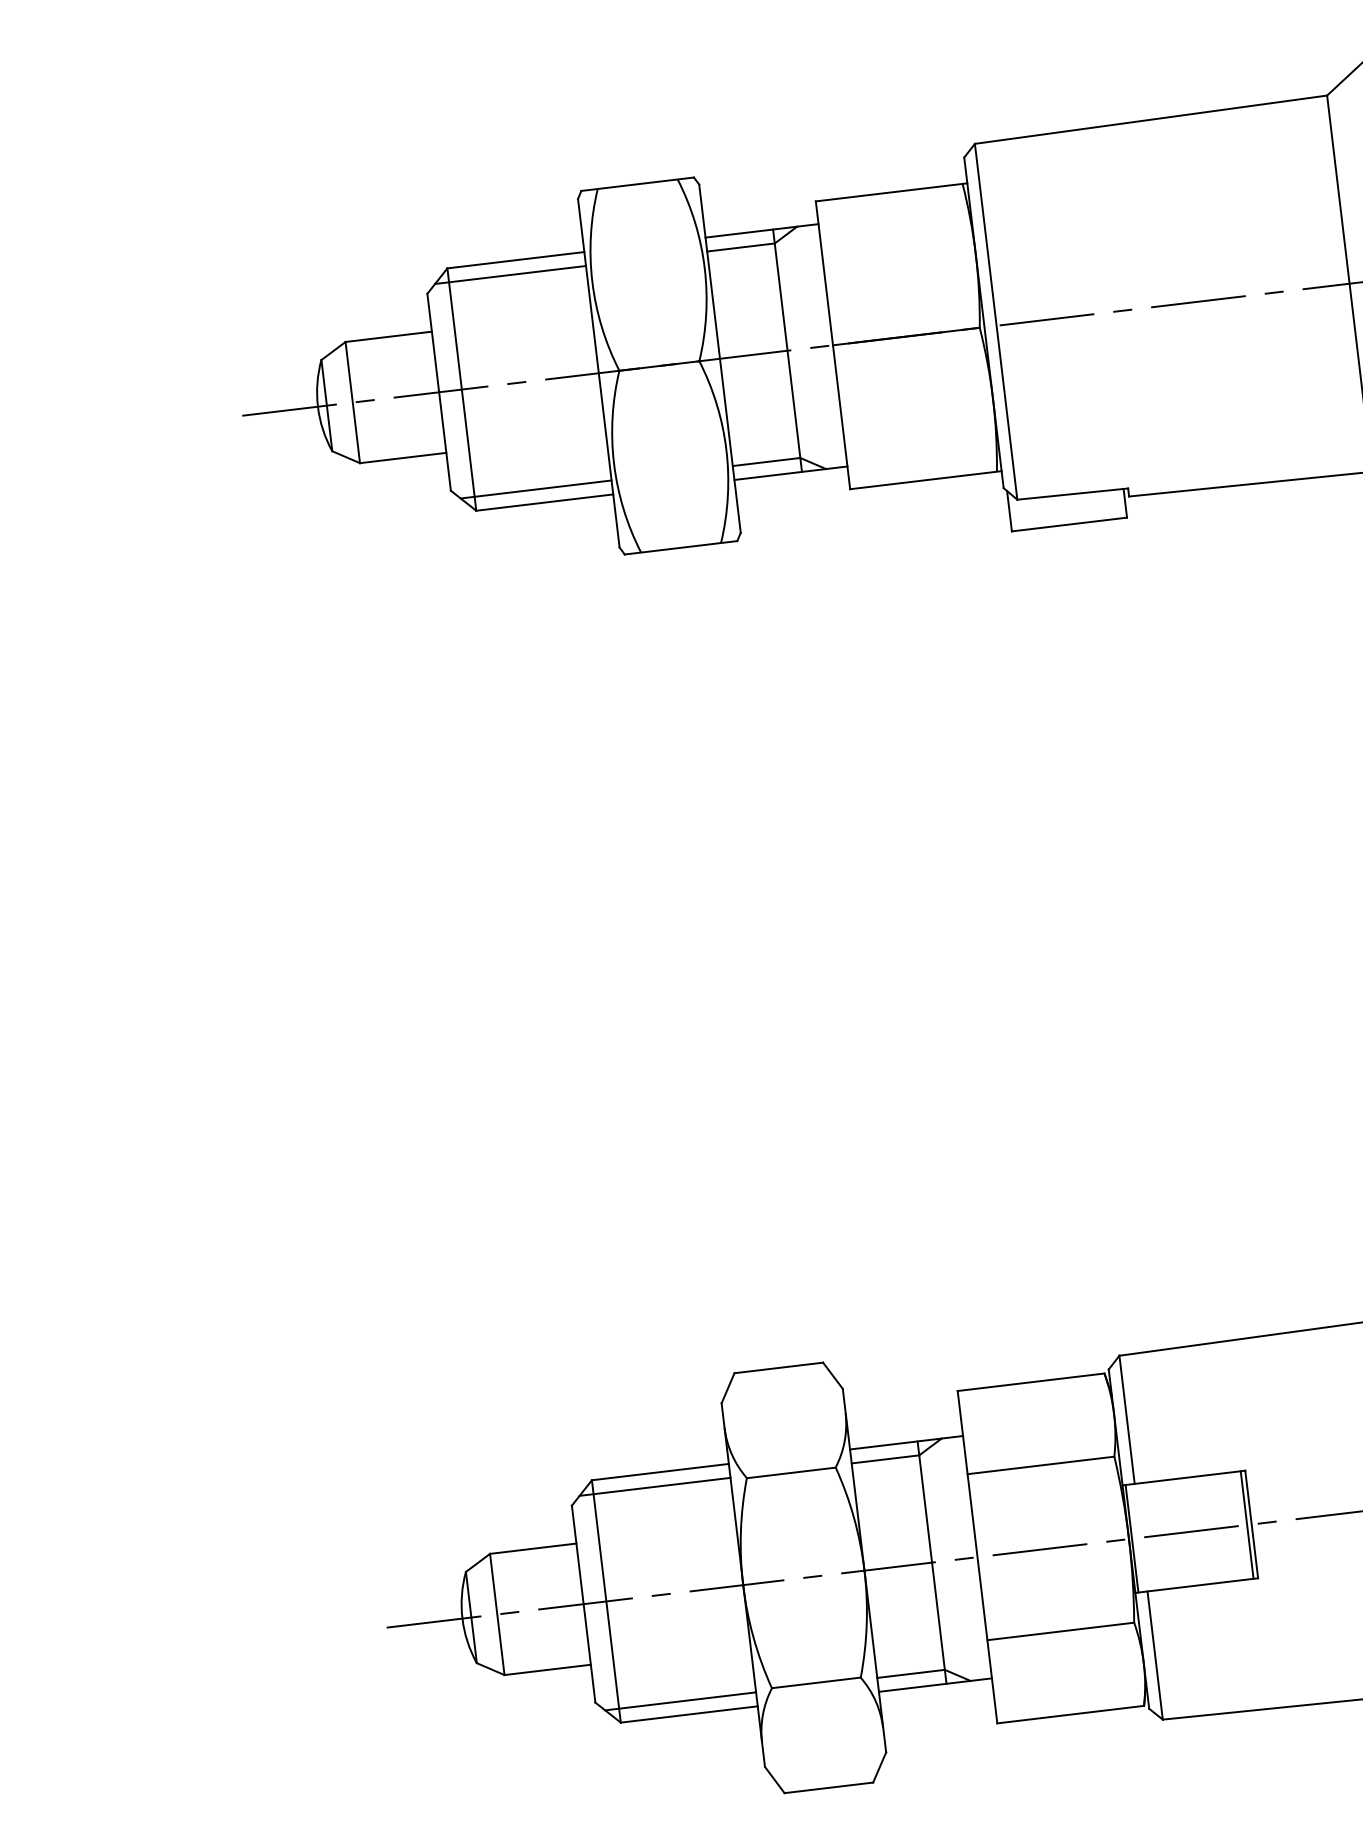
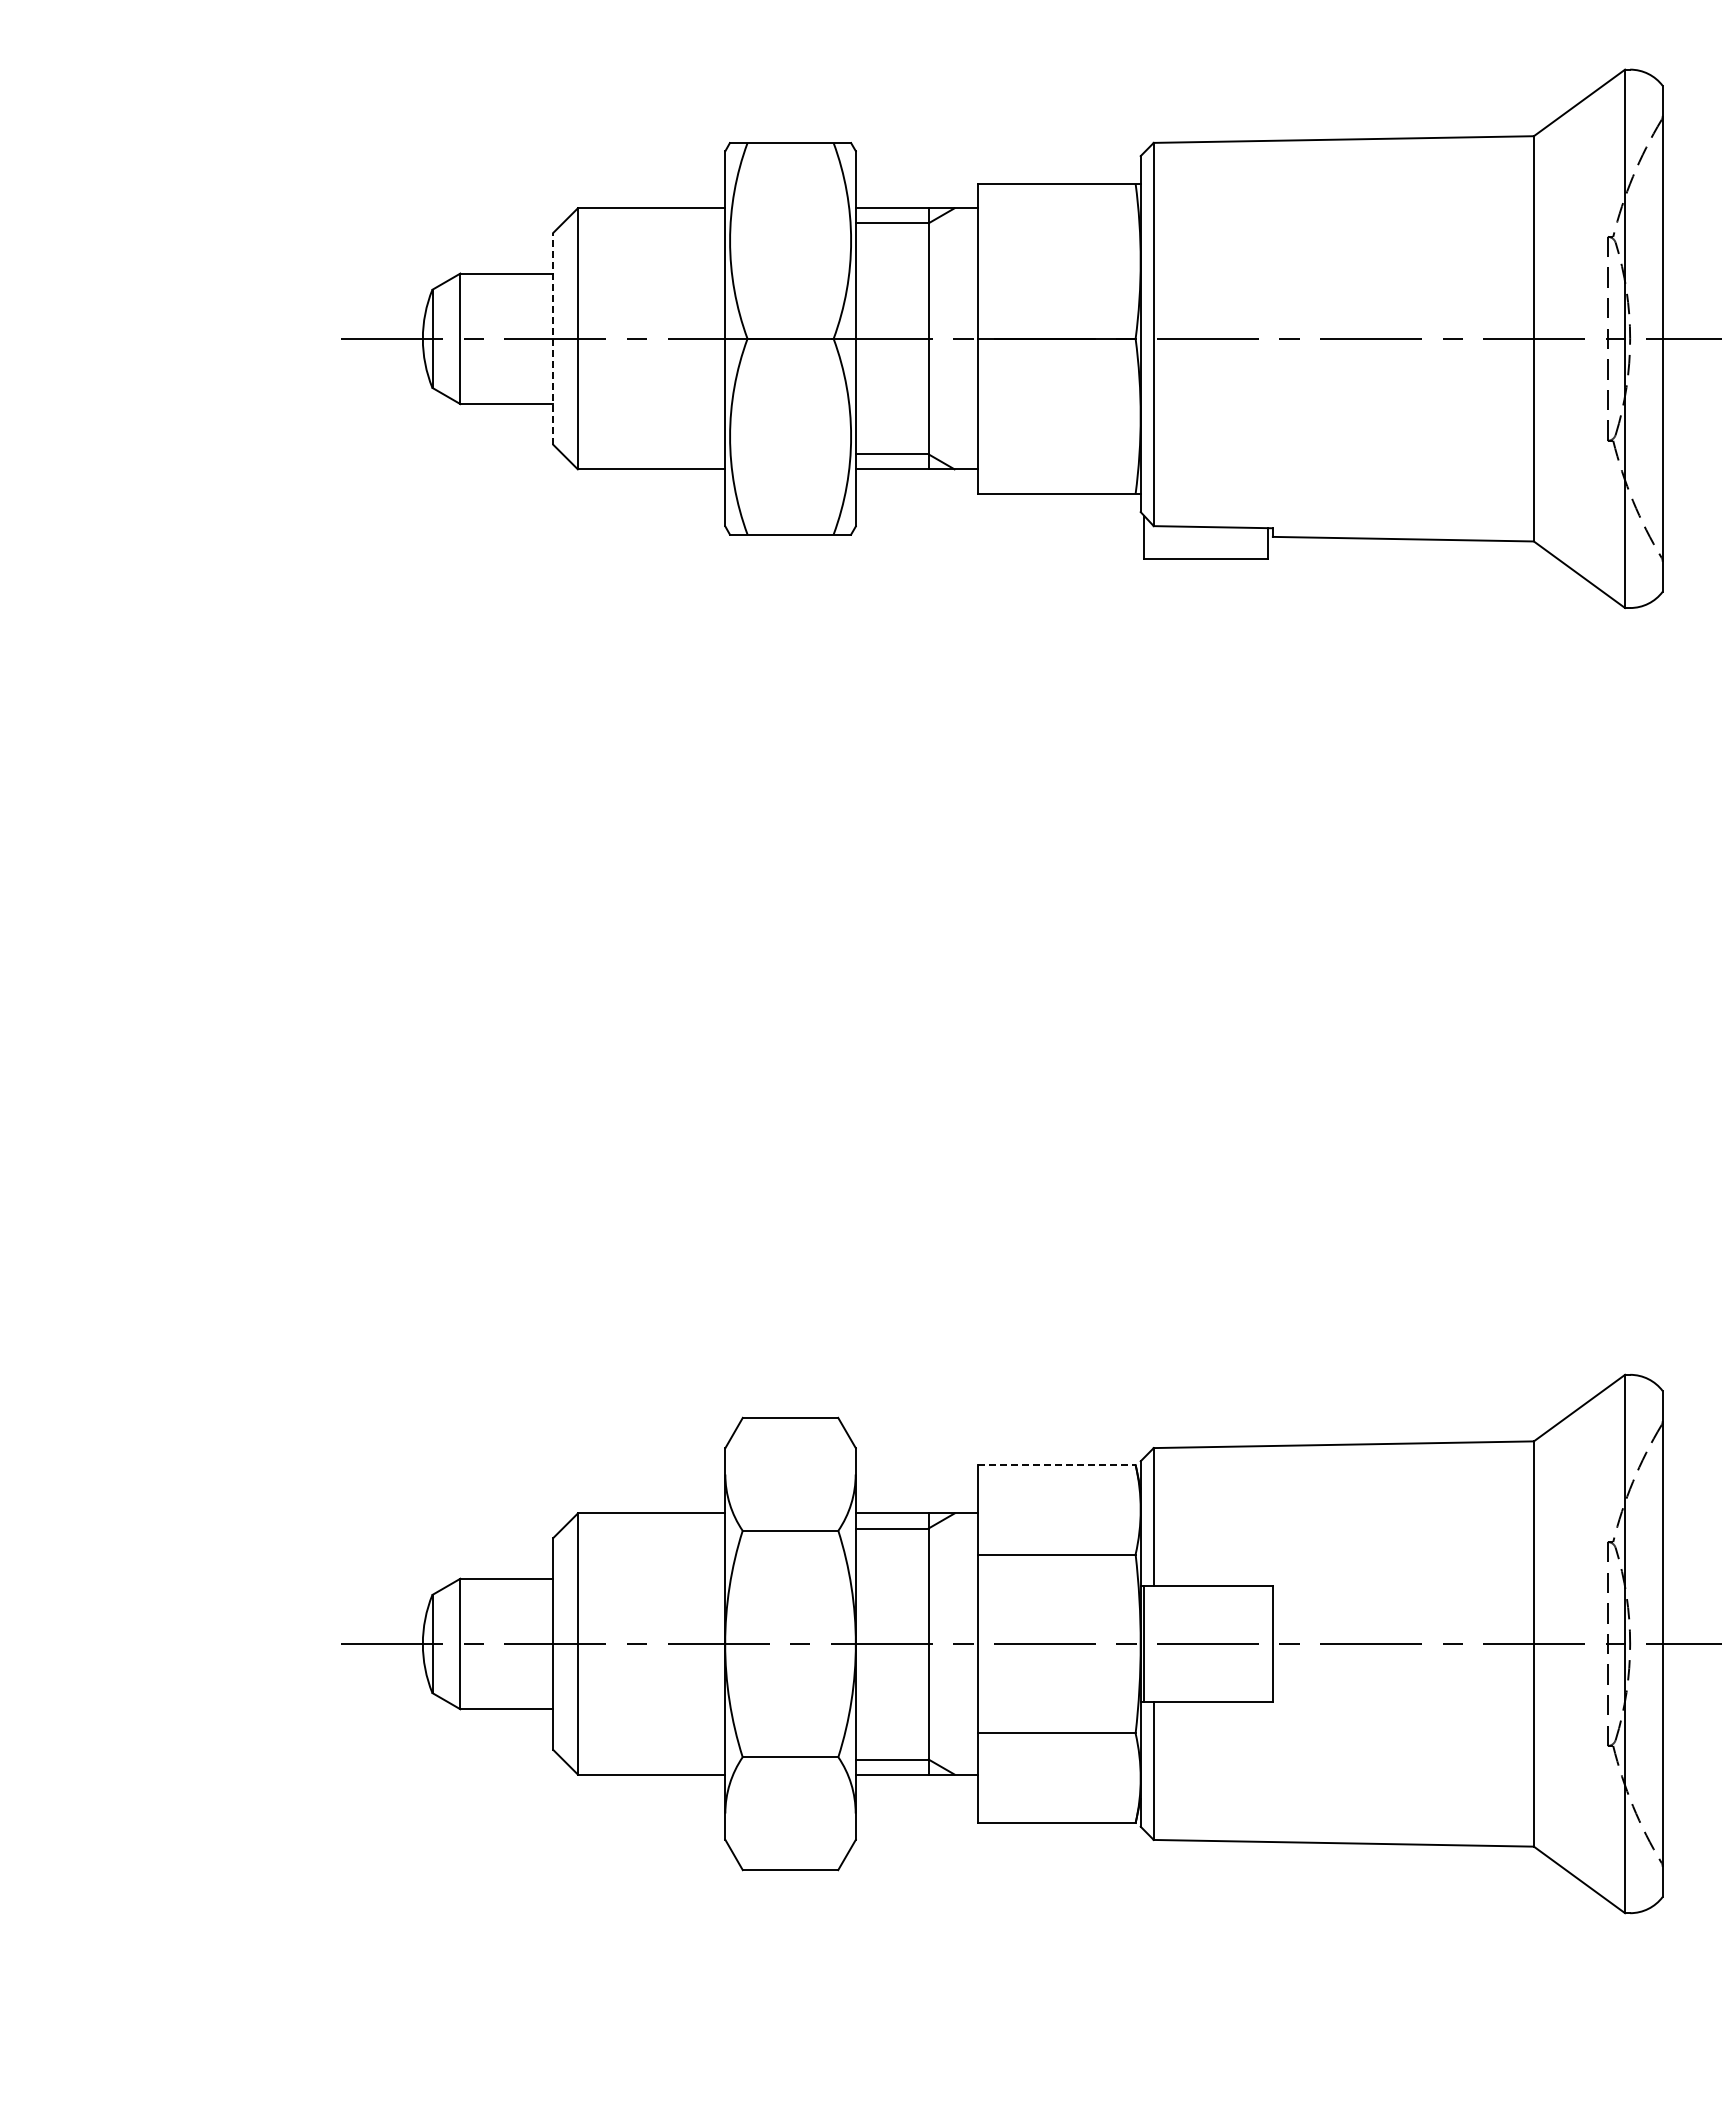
line: (510, 275) -> (643, 223), removed
line: (439, 391) -> (553, 338), solid -> dashed
line: (535, 489) -> (643, 454), removed
line: (1031, 1382) -> (1057, 1465), solid -> dashed
line: (654, 1486) -> (643, 1528), removed
line: (1246, 1524) -> (1267, 1643), removed
line: (680, 1701) -> (643, 1759), removed

